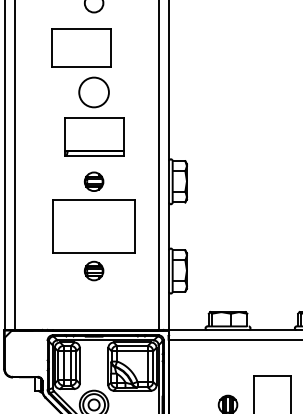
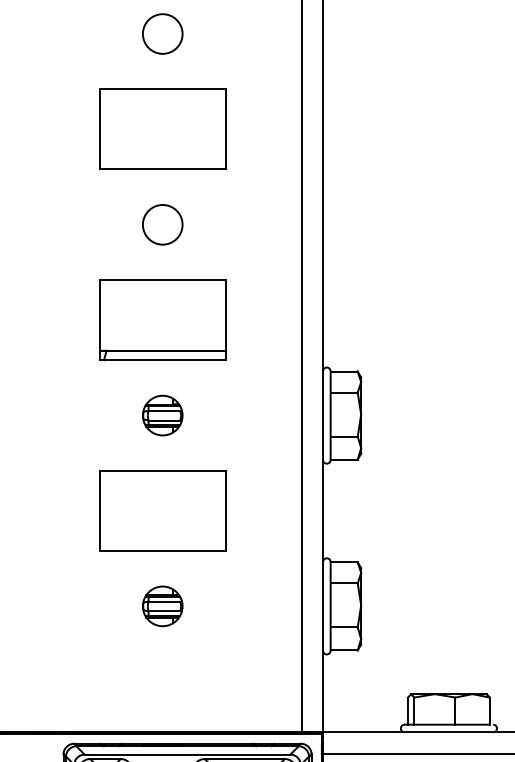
part: (81, 47) -> (163, 128), moved
circle: (93, 92) -> (161, 224), size x0.62
part: (94, 226) -> (163, 511), size x0.71

